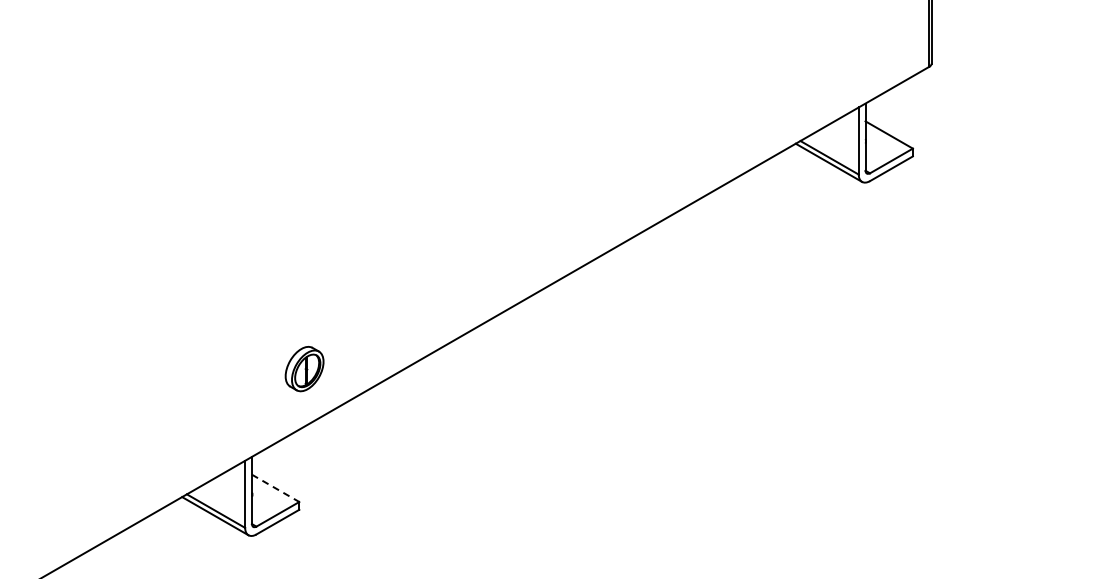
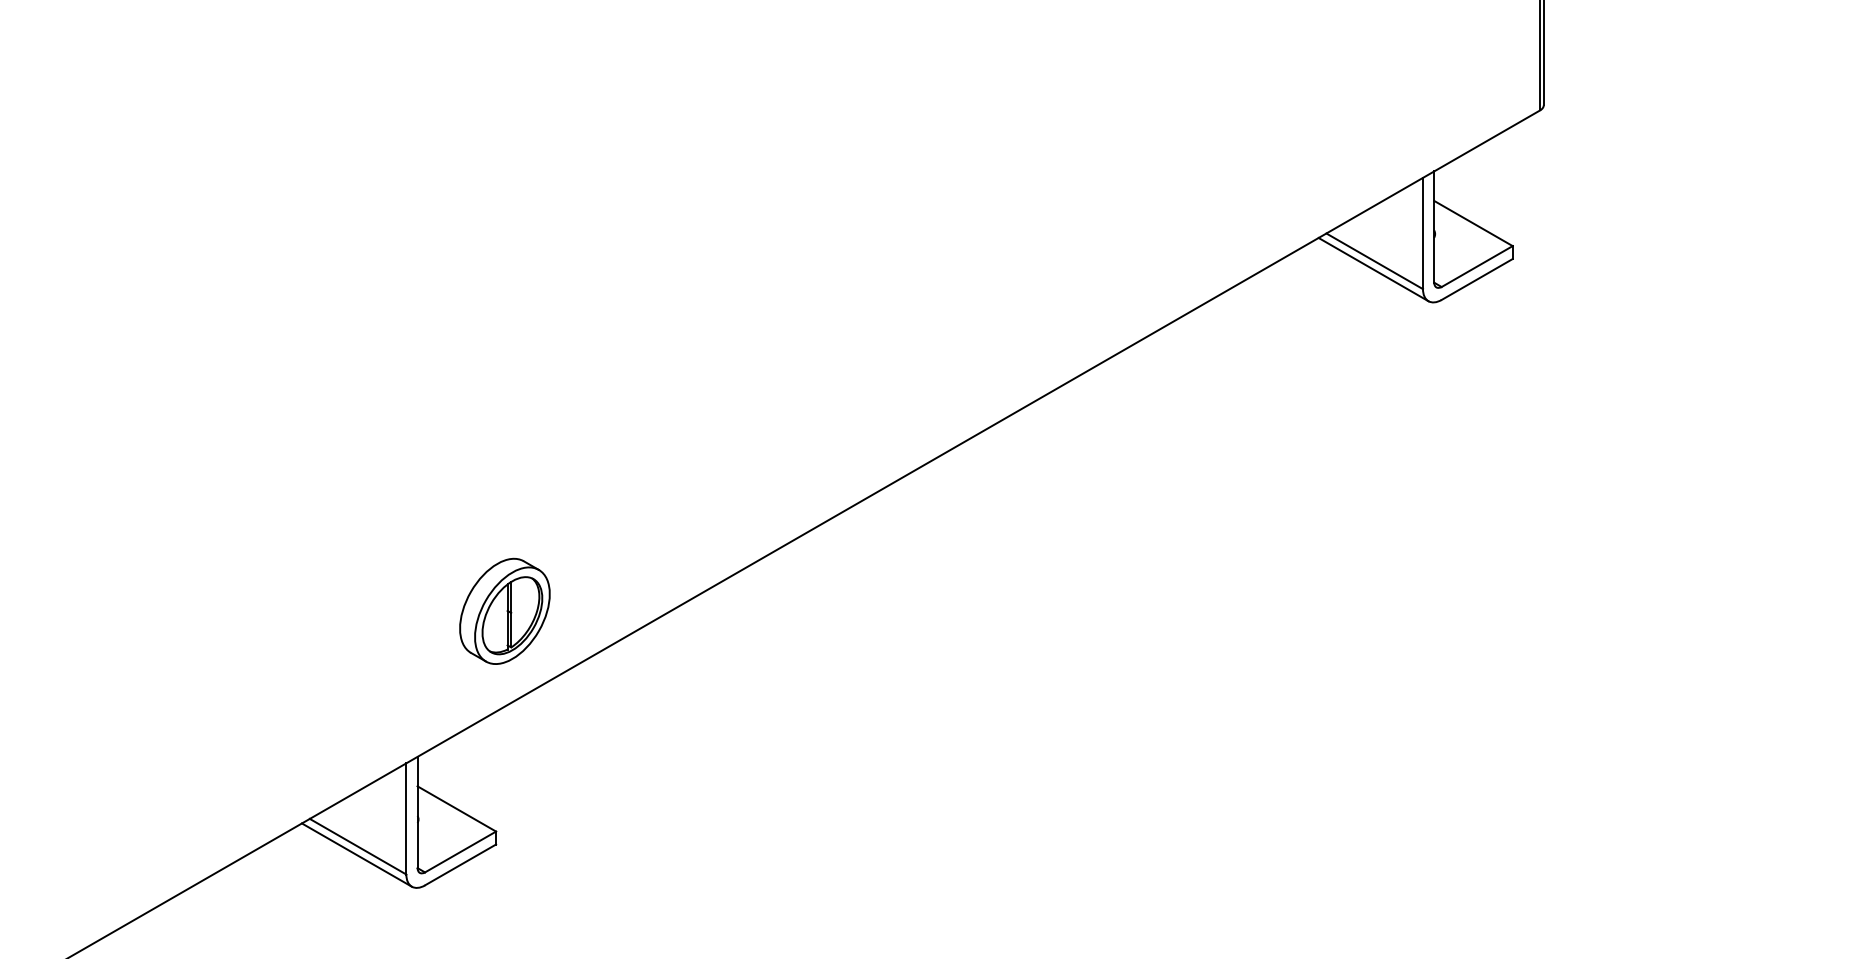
part: (304, 368) -> (504, 610), size x1.43
line: (276, 488) -> (458, 809), dashed -> solid

